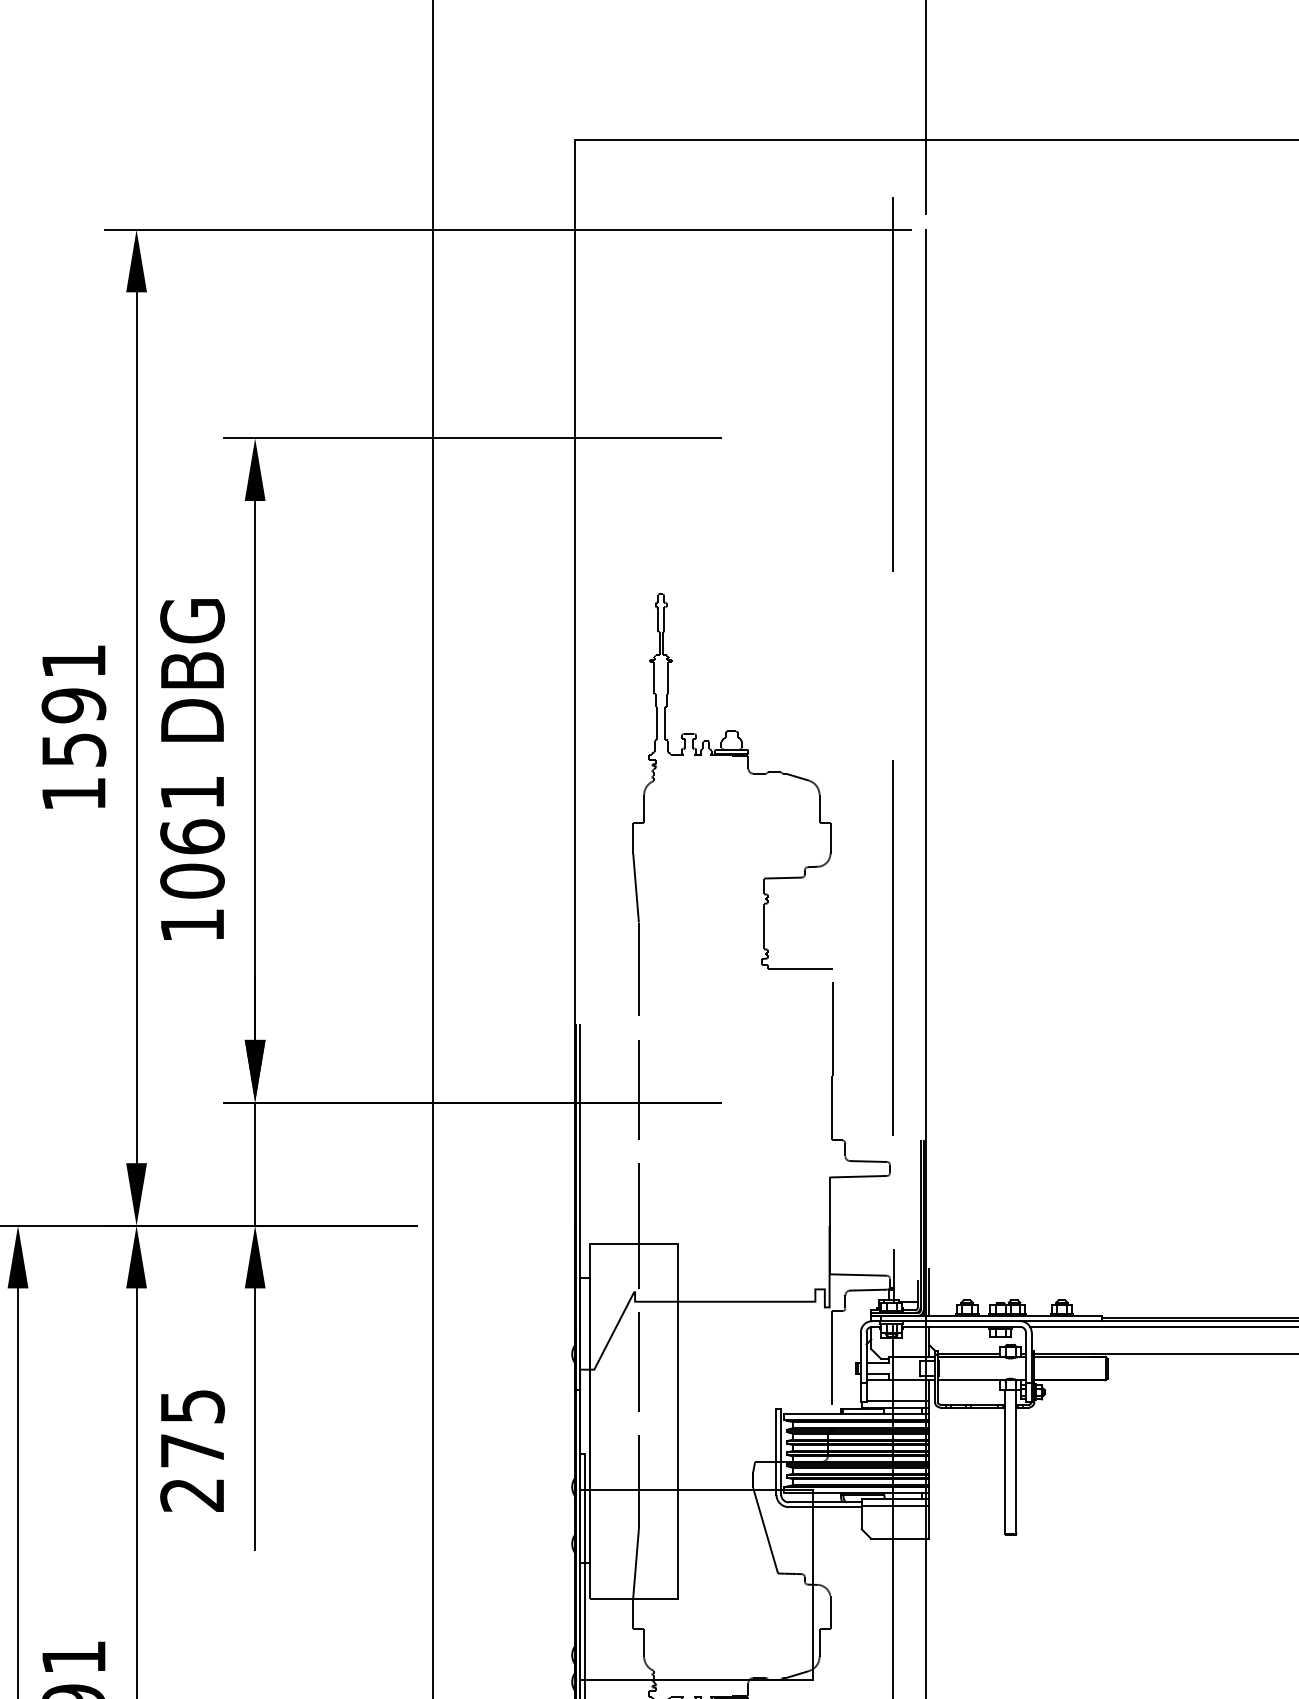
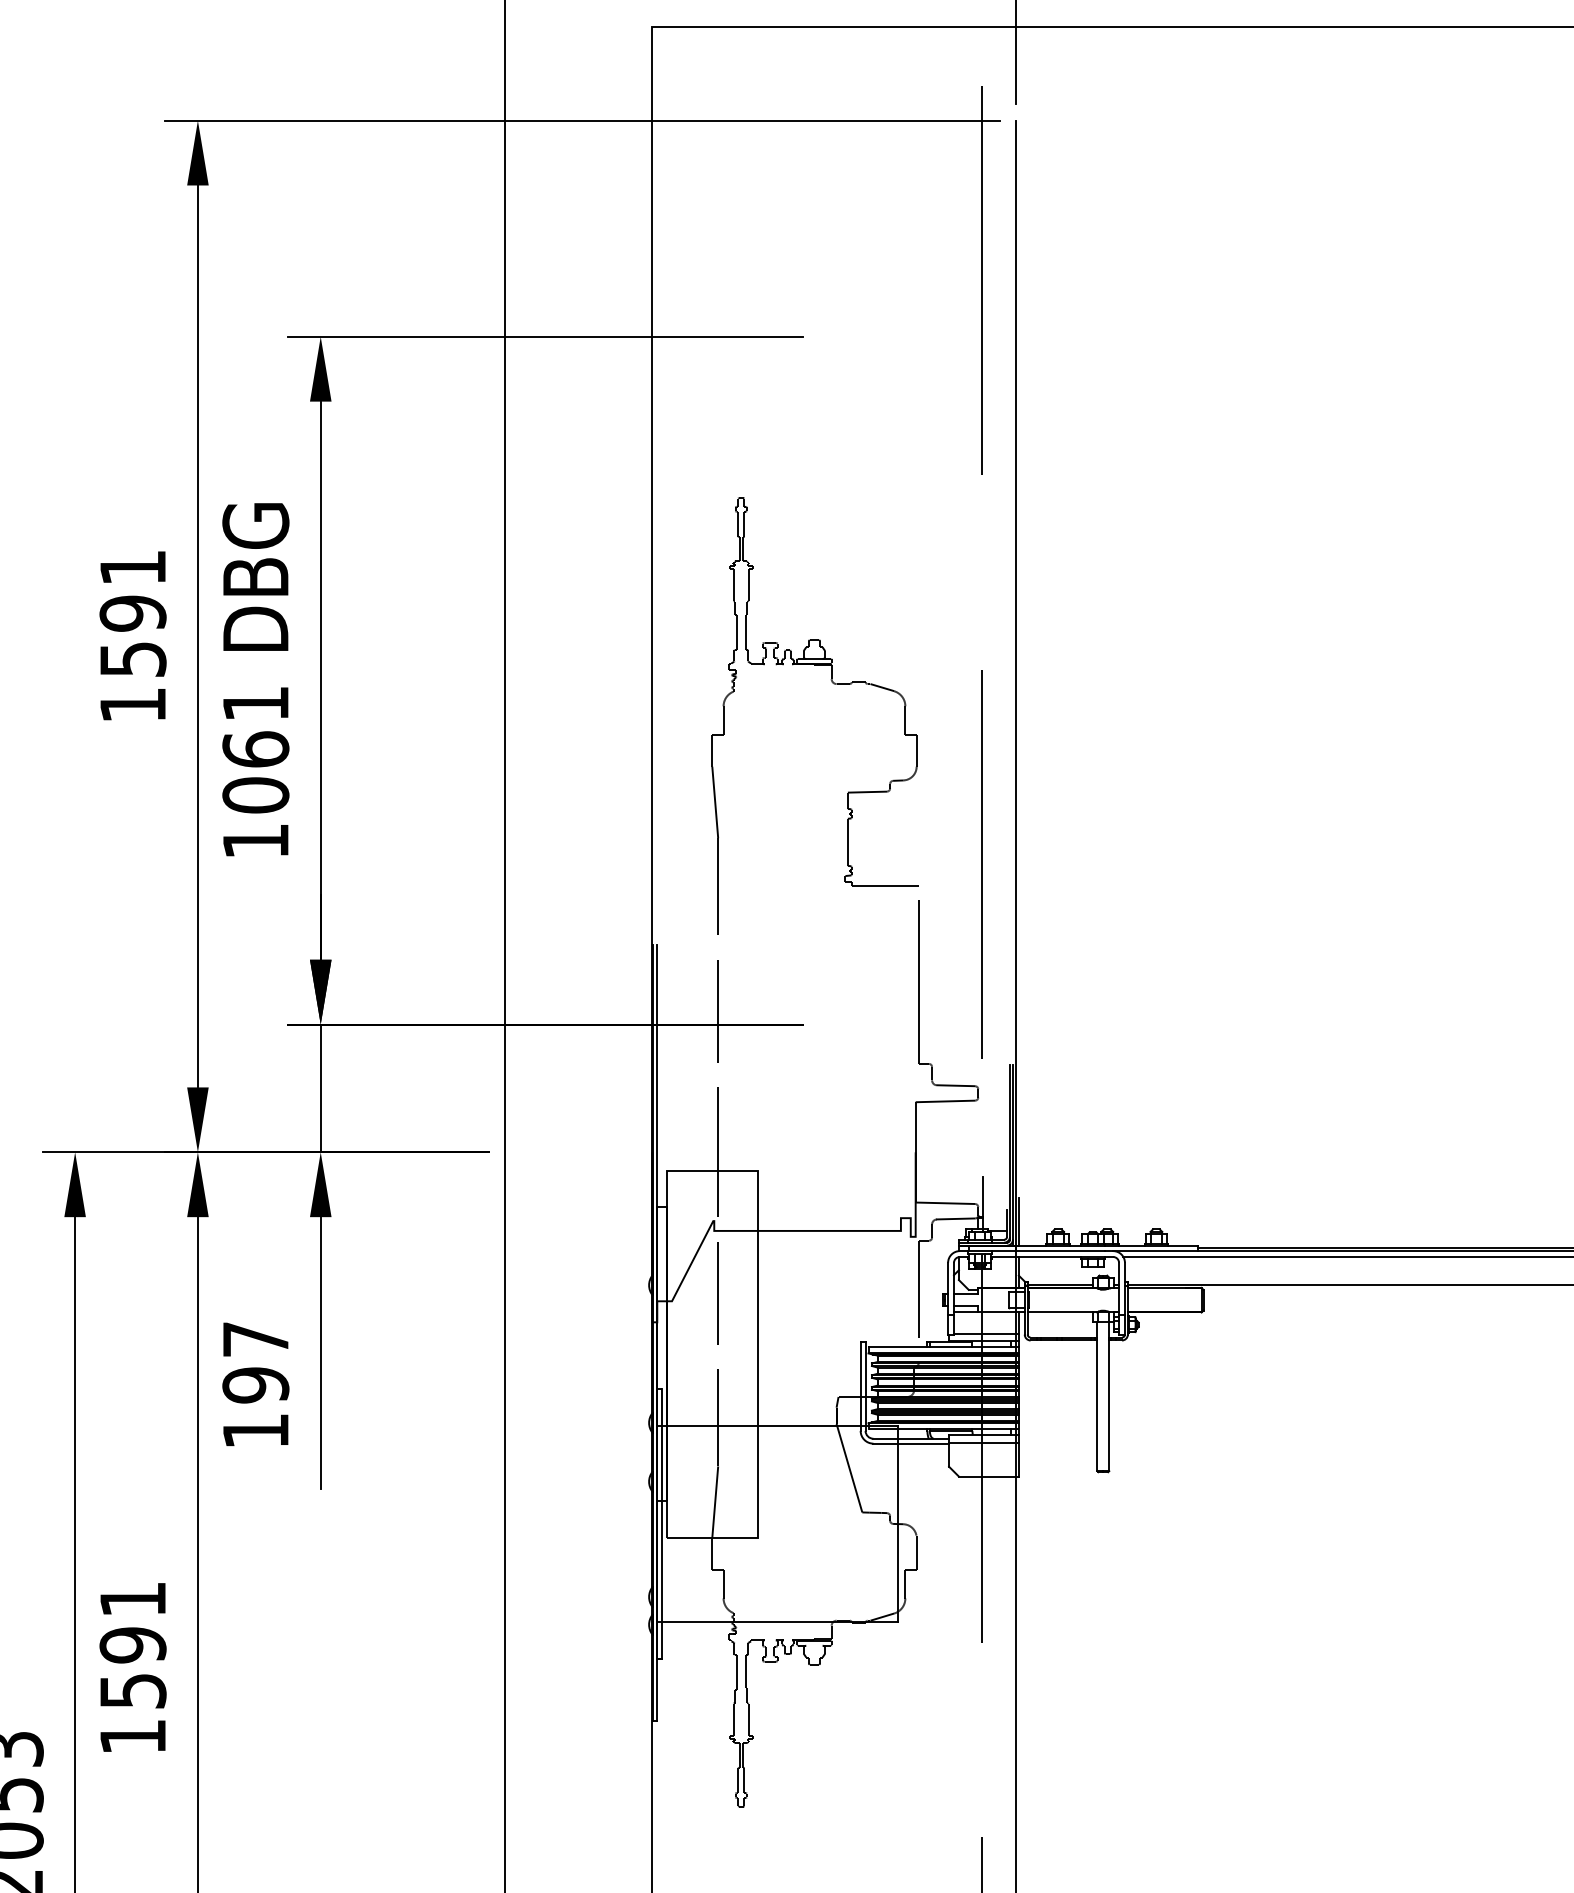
text: (192, 1450) -> (255, 1385), 275 -> 197

